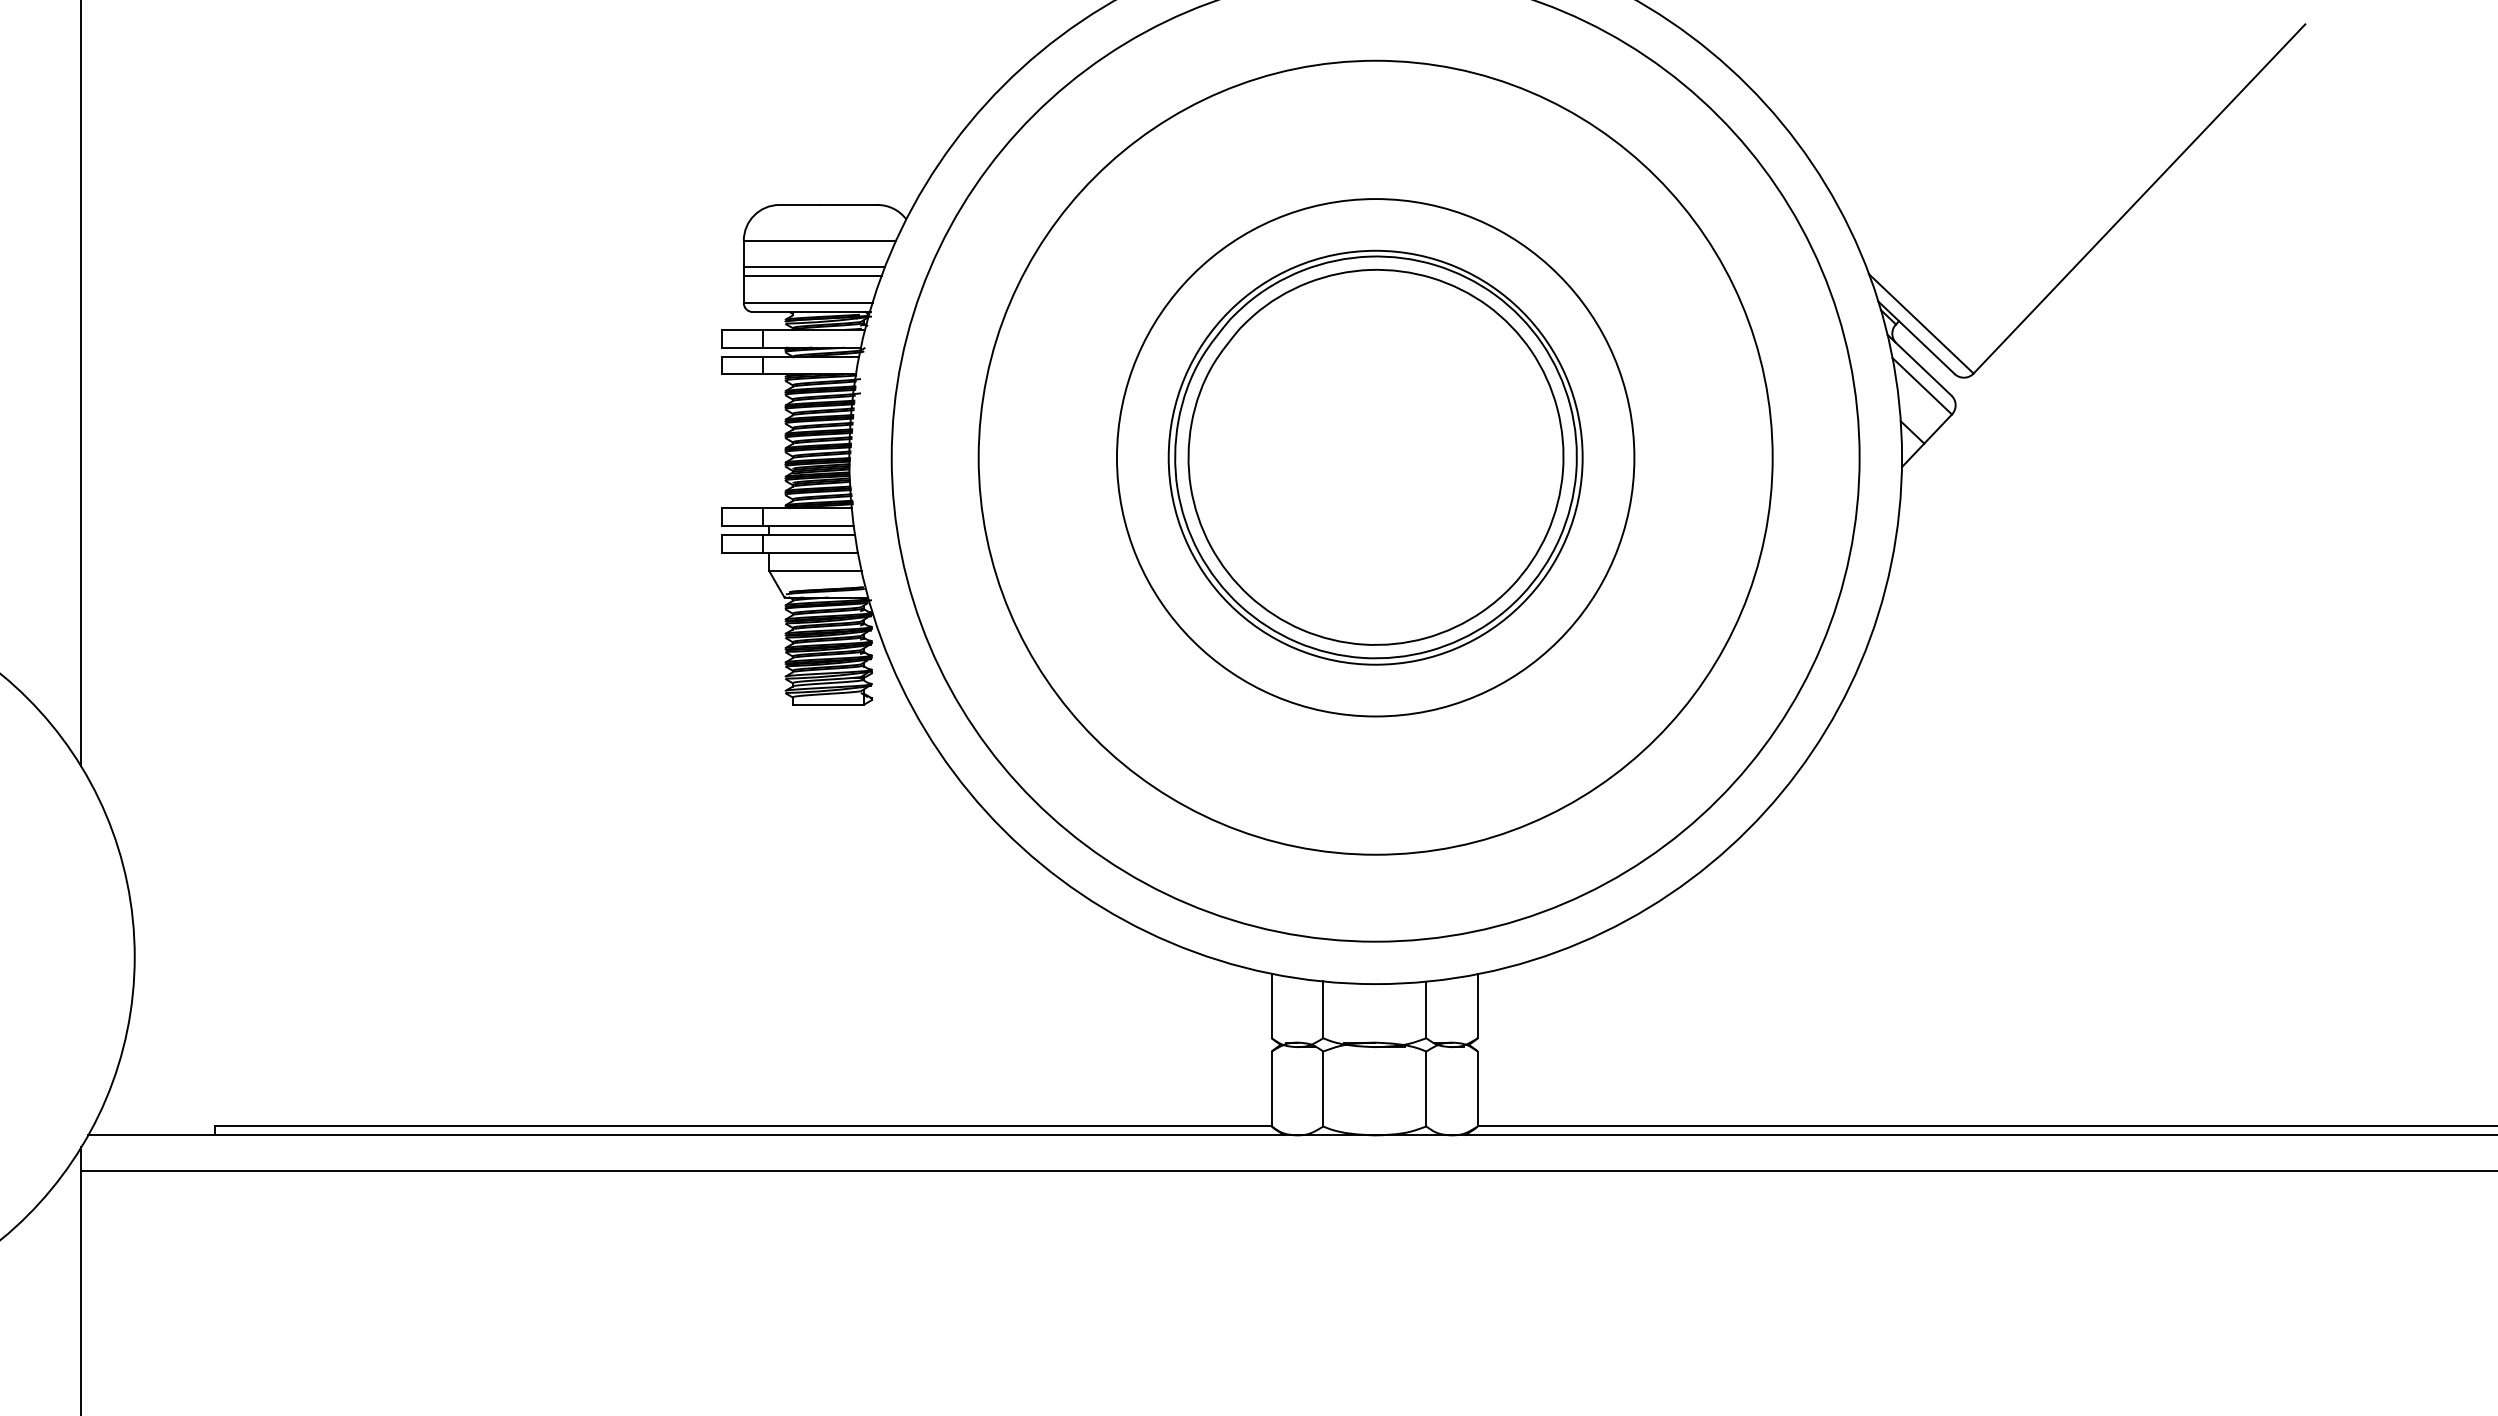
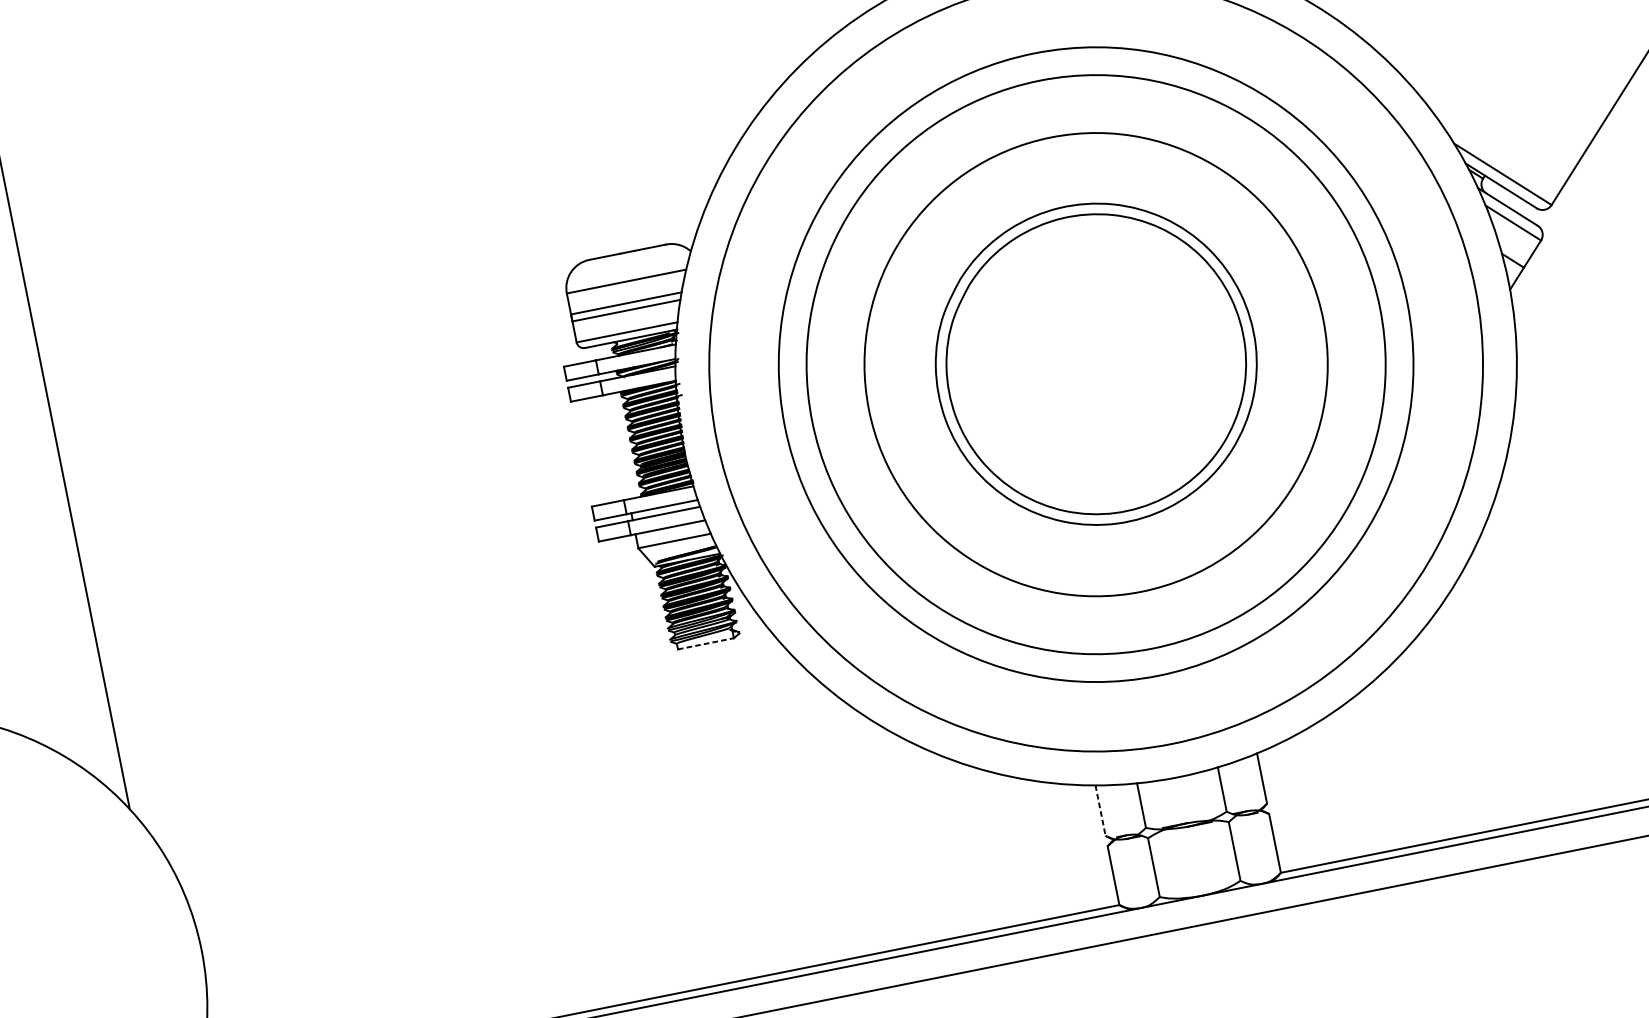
circle: (1375, 457) -> (1095, 364), size x1.4
circle: (1375, 457) -> (1095, 364), size x1.4
line: (828, 704) -> (705, 643), solid -> dashed
line: (1271, 1006) -> (1100, 811), solid -> dashed

